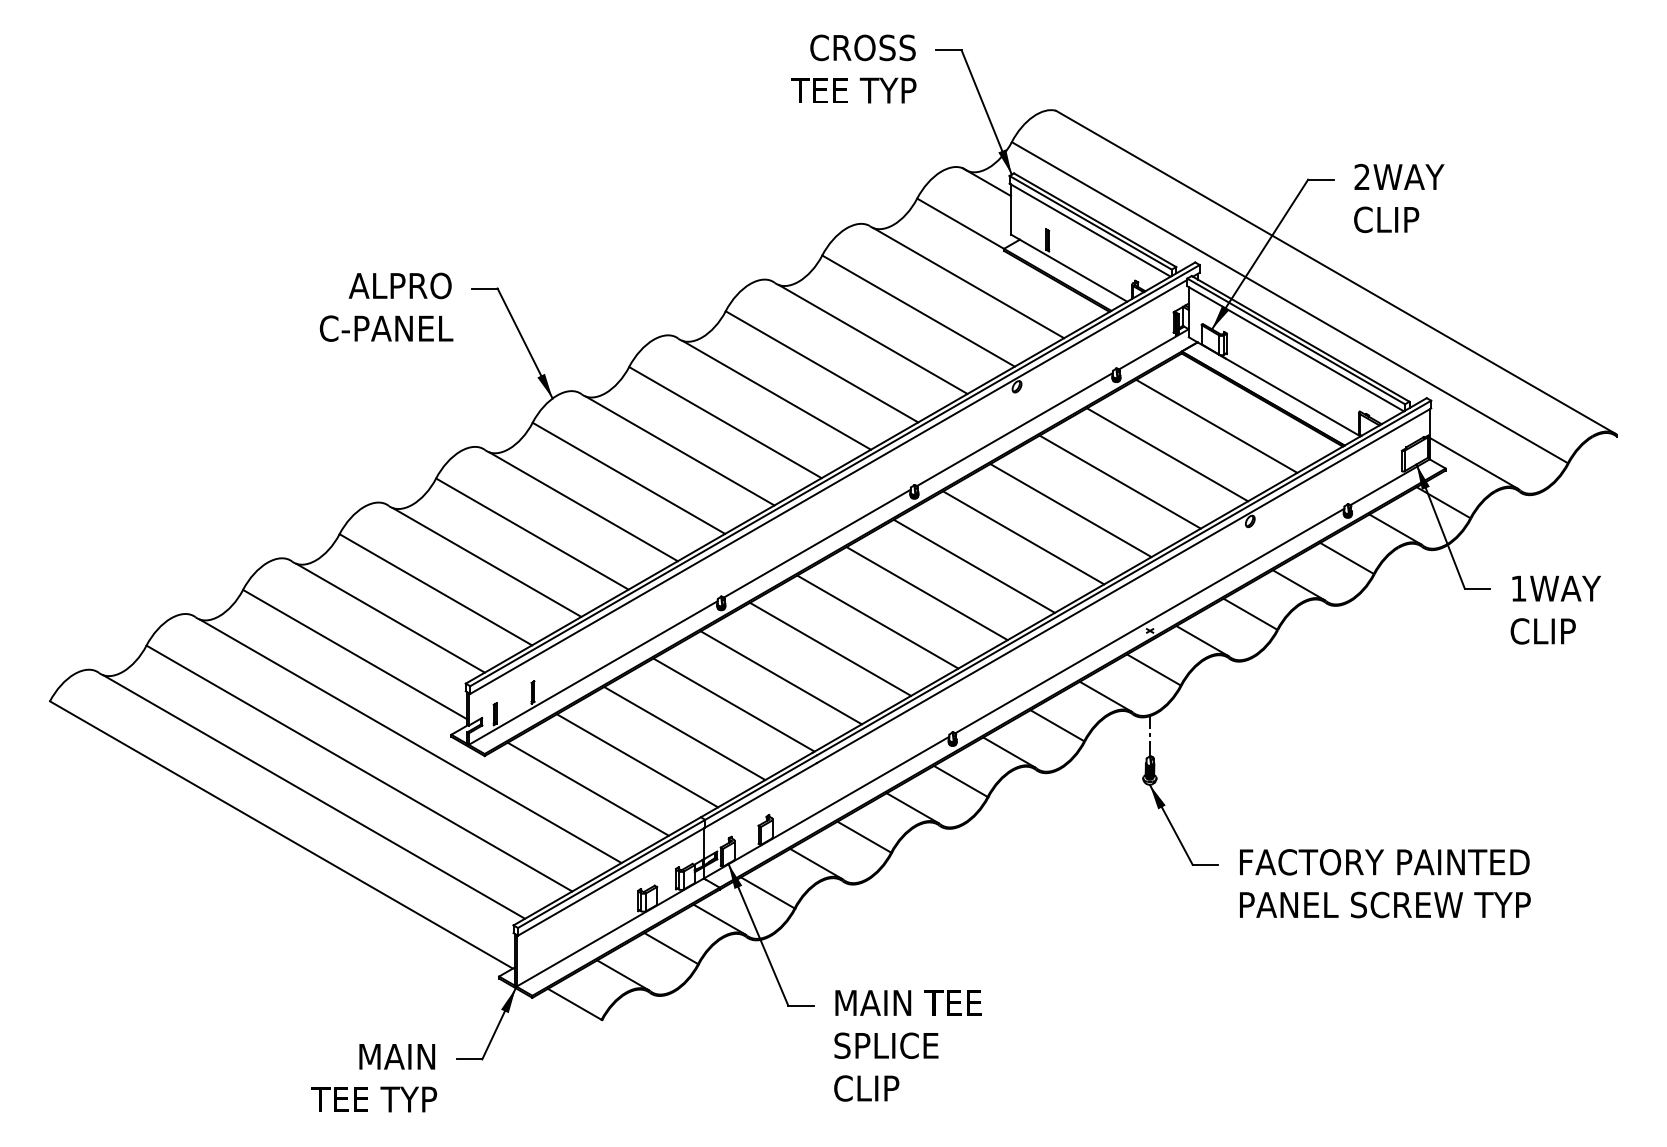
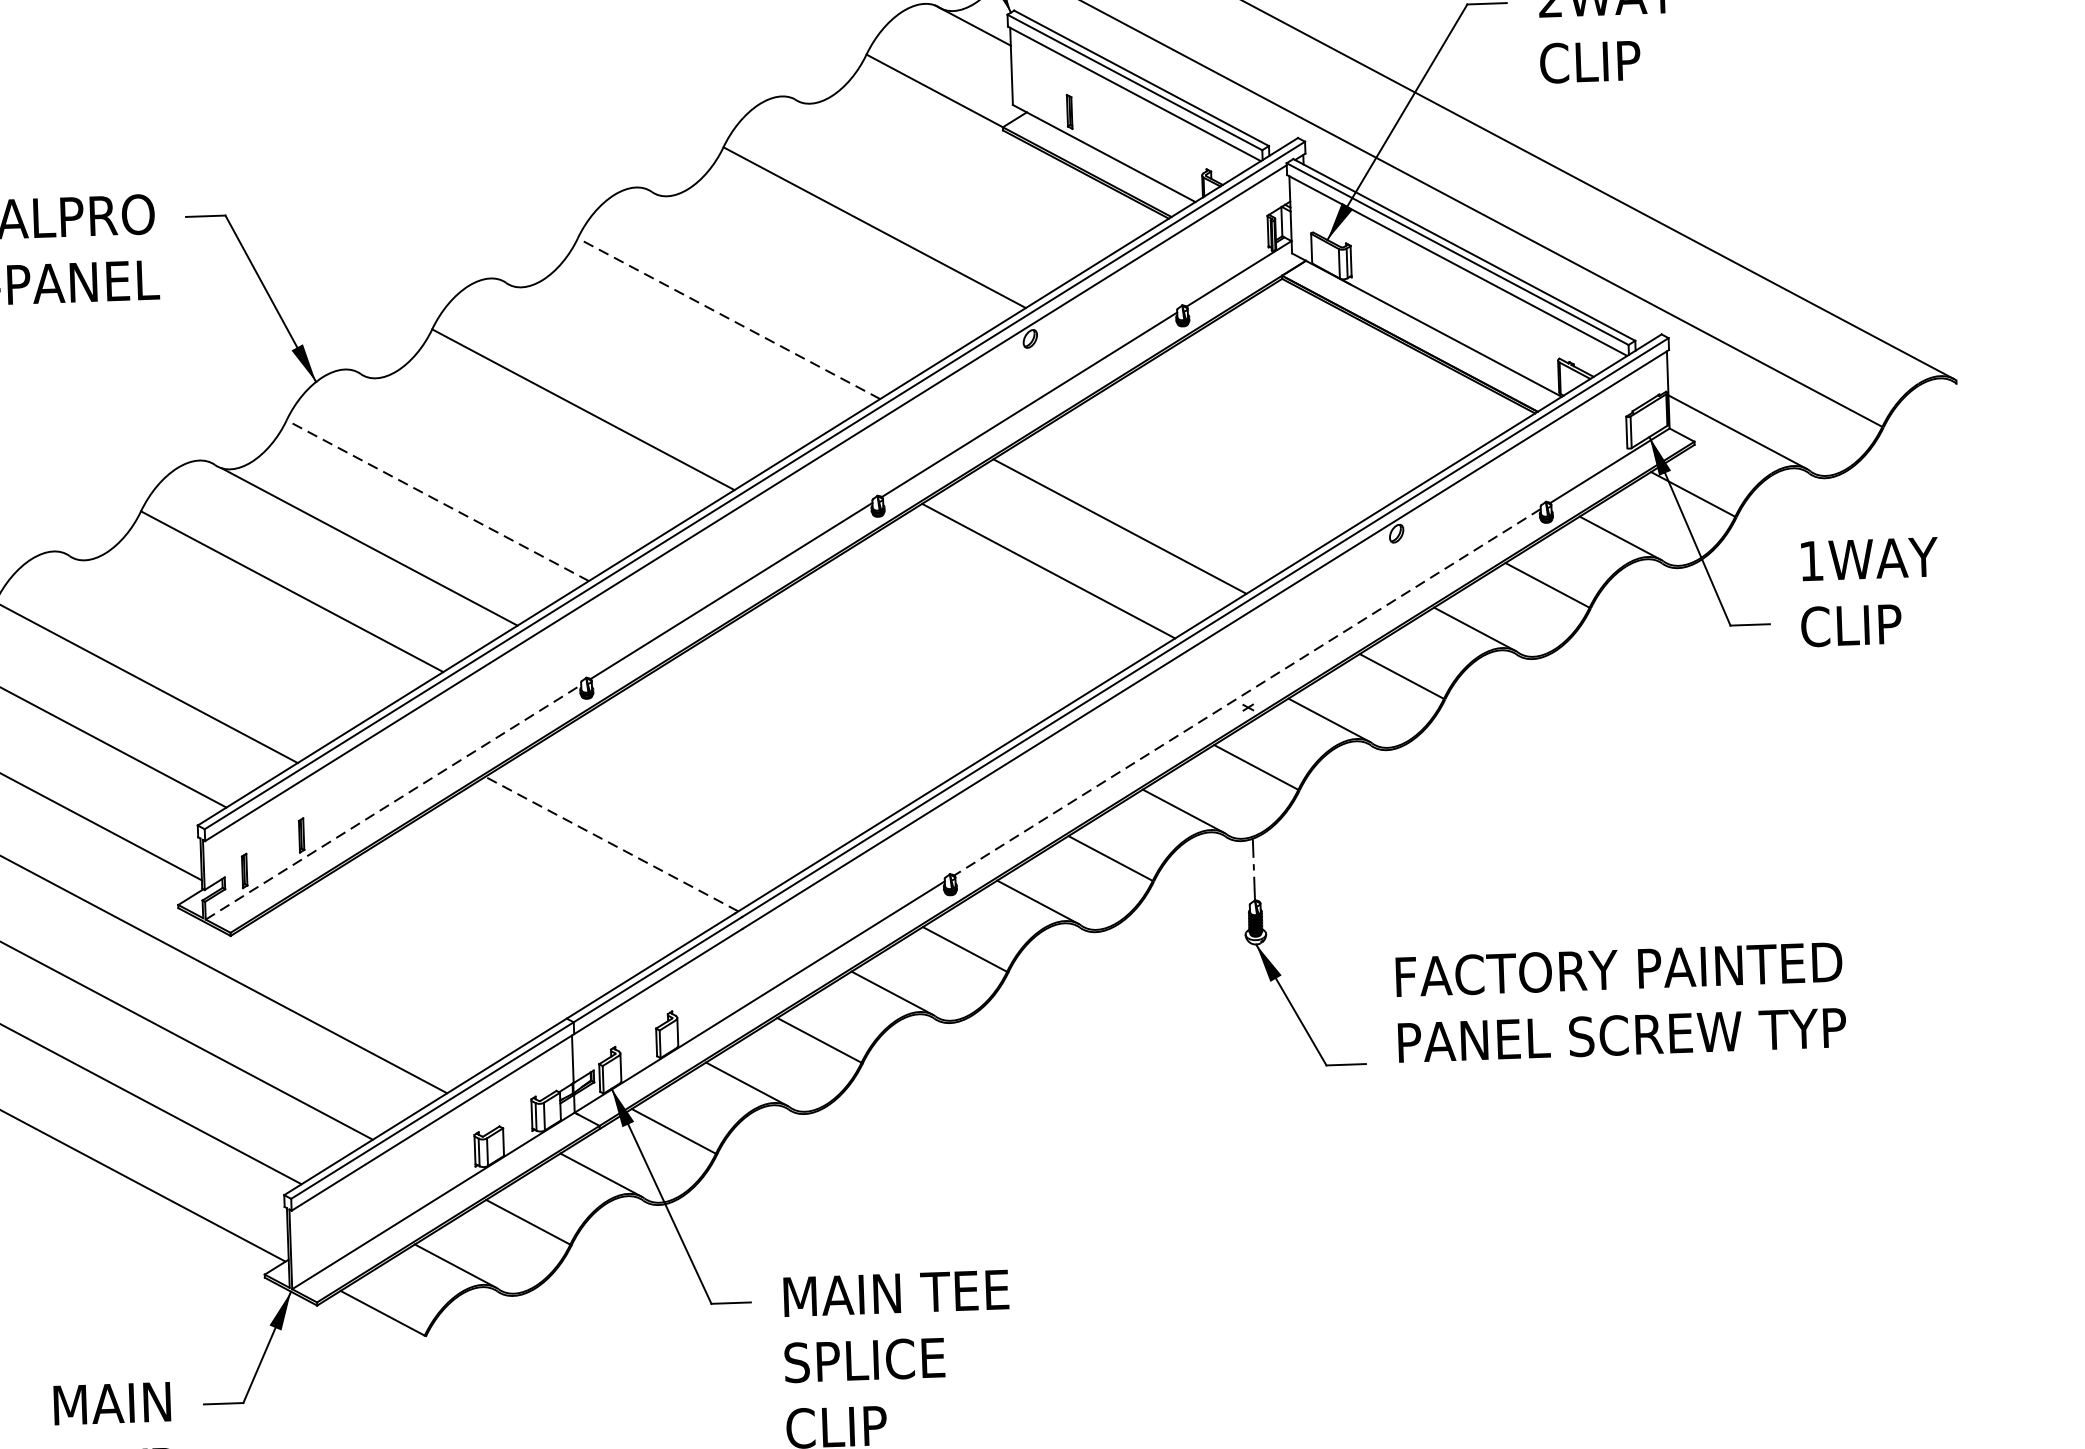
line: (968, 282) -> (950, 180), removed
line: (873, 339) -> (806, 273), removed
line: (821, 366) -> (728, 318), solid -> dashed
line: (776, 394) -> (660, 363), removed
line: (1216, 425) -> (1339, 387), removed
line: (679, 450) -> (514, 455), removed
line: (1167, 454) -> (1265, 435), removed
line: (628, 478) -> (437, 500), solid -> dashed
line: (1119, 481) -> (1193, 479), removed
line: (486, 562) -> (223, 637), removed
line: (973, 565) -> (972, 616), removed
line: (926, 593) -> (902, 661), removed
text: (1555, 609) -> (1869, 591), moved
line: (1149, 620) -> (1246, 691), solid -> dashed
line: (877, 621) -> (828, 707), removed
line: (830, 648) -> (757, 751), removed
line: (593, 672) -> (393, 801), solid -> dashed
line: (780, 677) -> (681, 799), removed
line: (734, 705) -> (612, 844), solid -> dashed
line: (684, 733) -> (537, 890), removed
line: (637, 760) -> (466, 934), removed
line: (587, 788) -> (390, 980), removed
text: (1385, 883) -> (1621, 1002), moved

